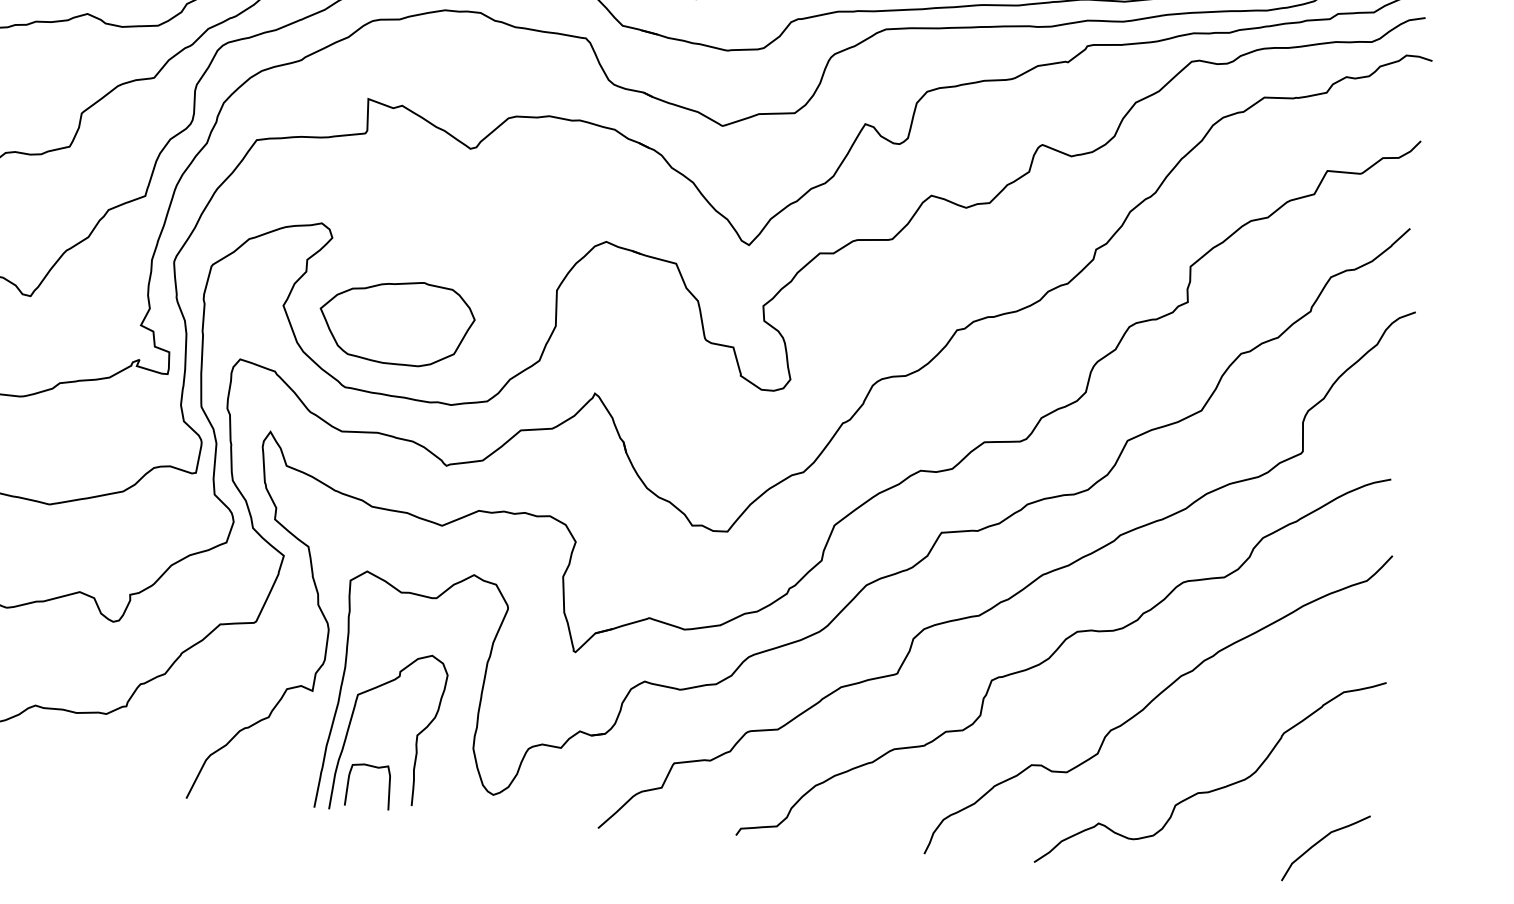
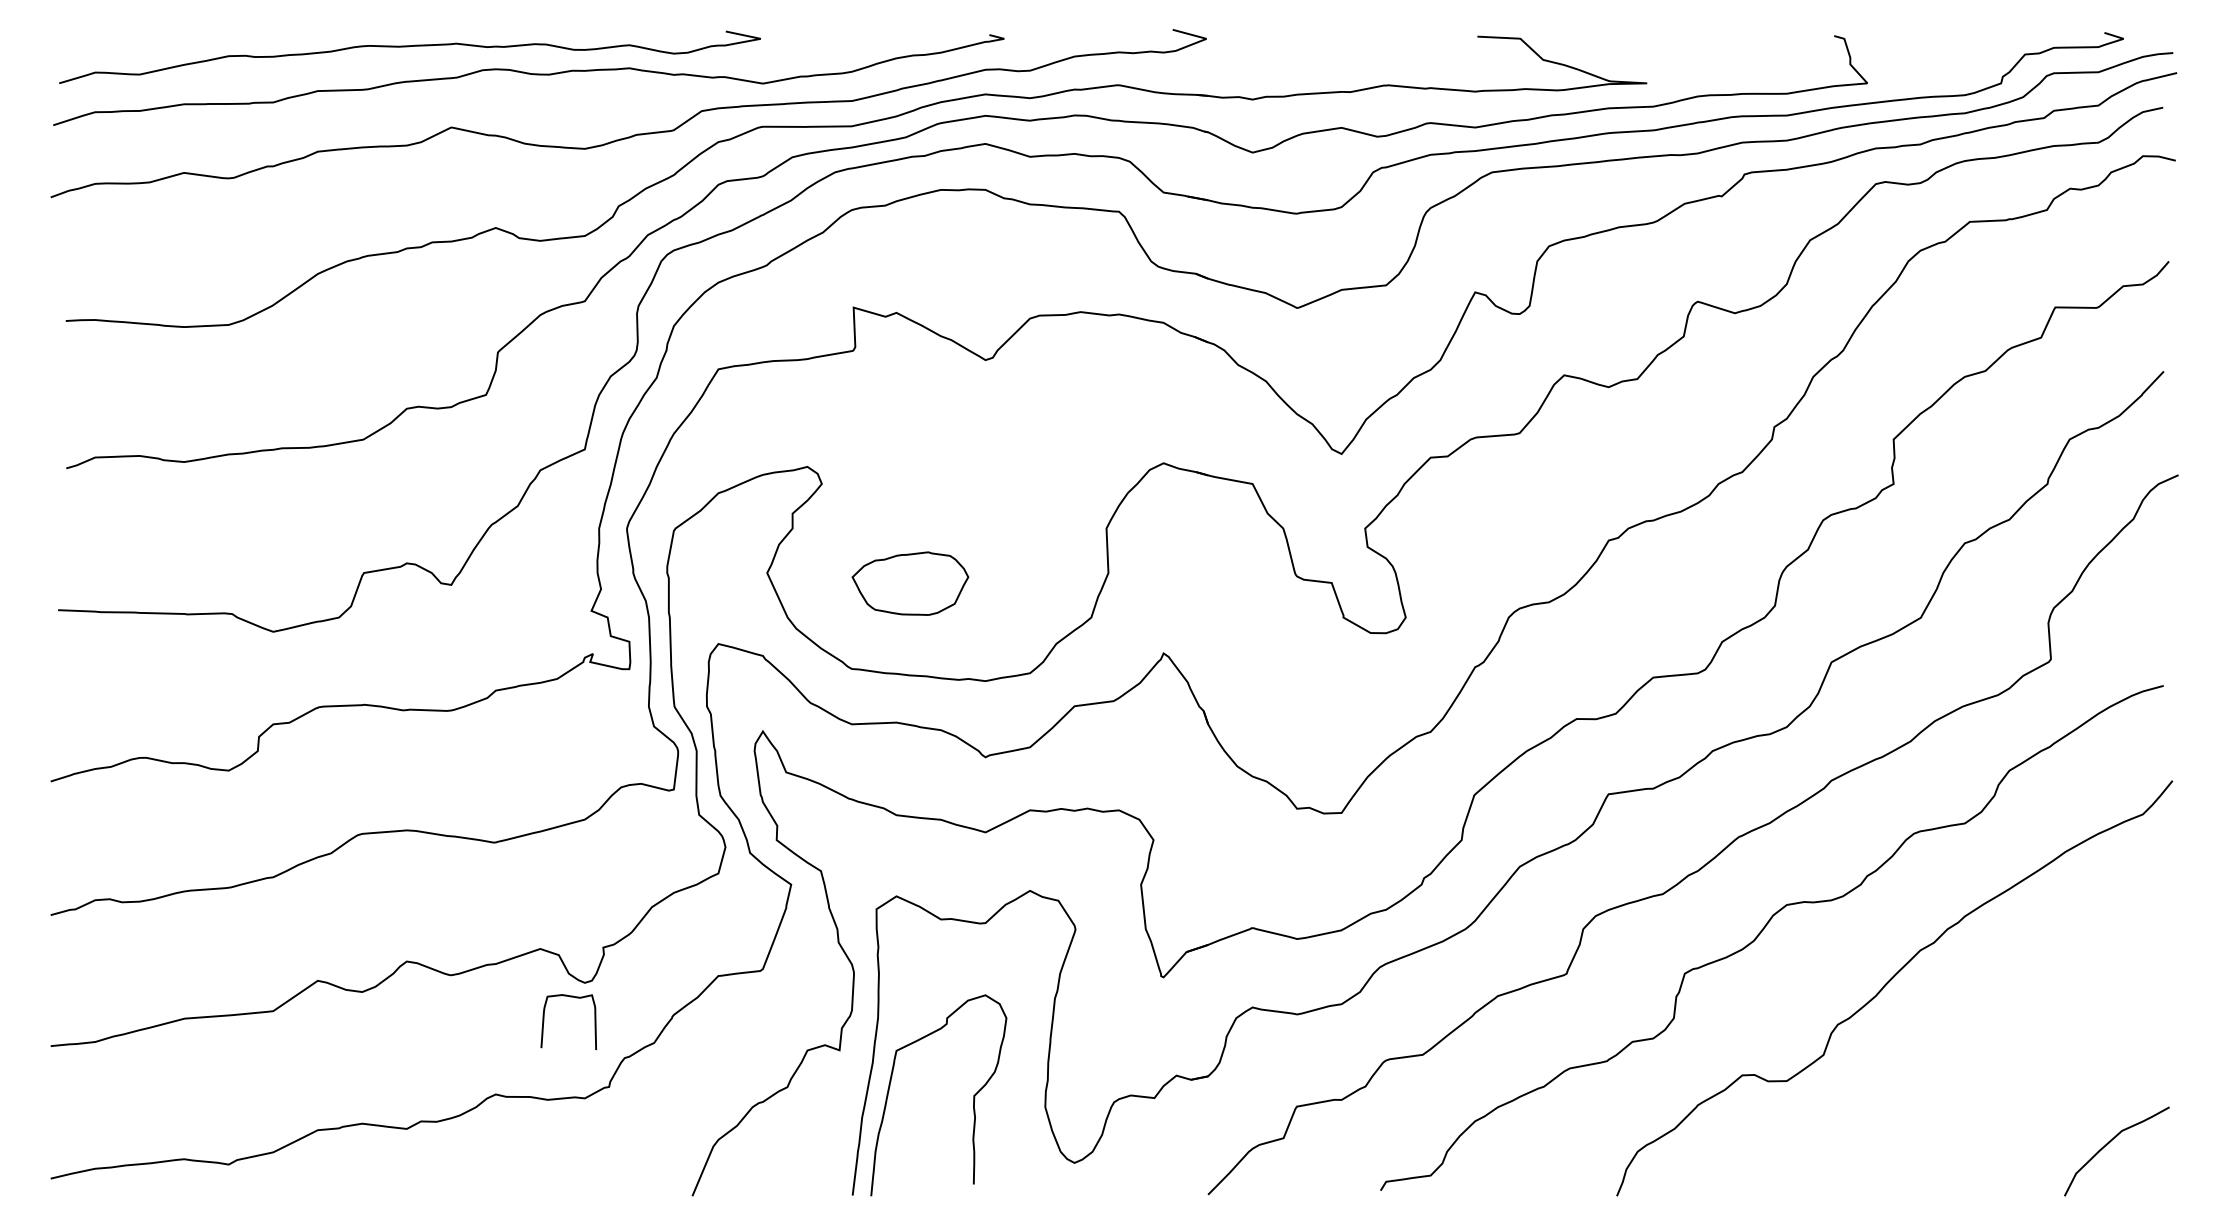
part: (397, 322) -> (910, 583), size x0.6
curve: (348, 784) -> (544, 1021), moved
curve: (1216, 788) -> (1974, 1087), removed

